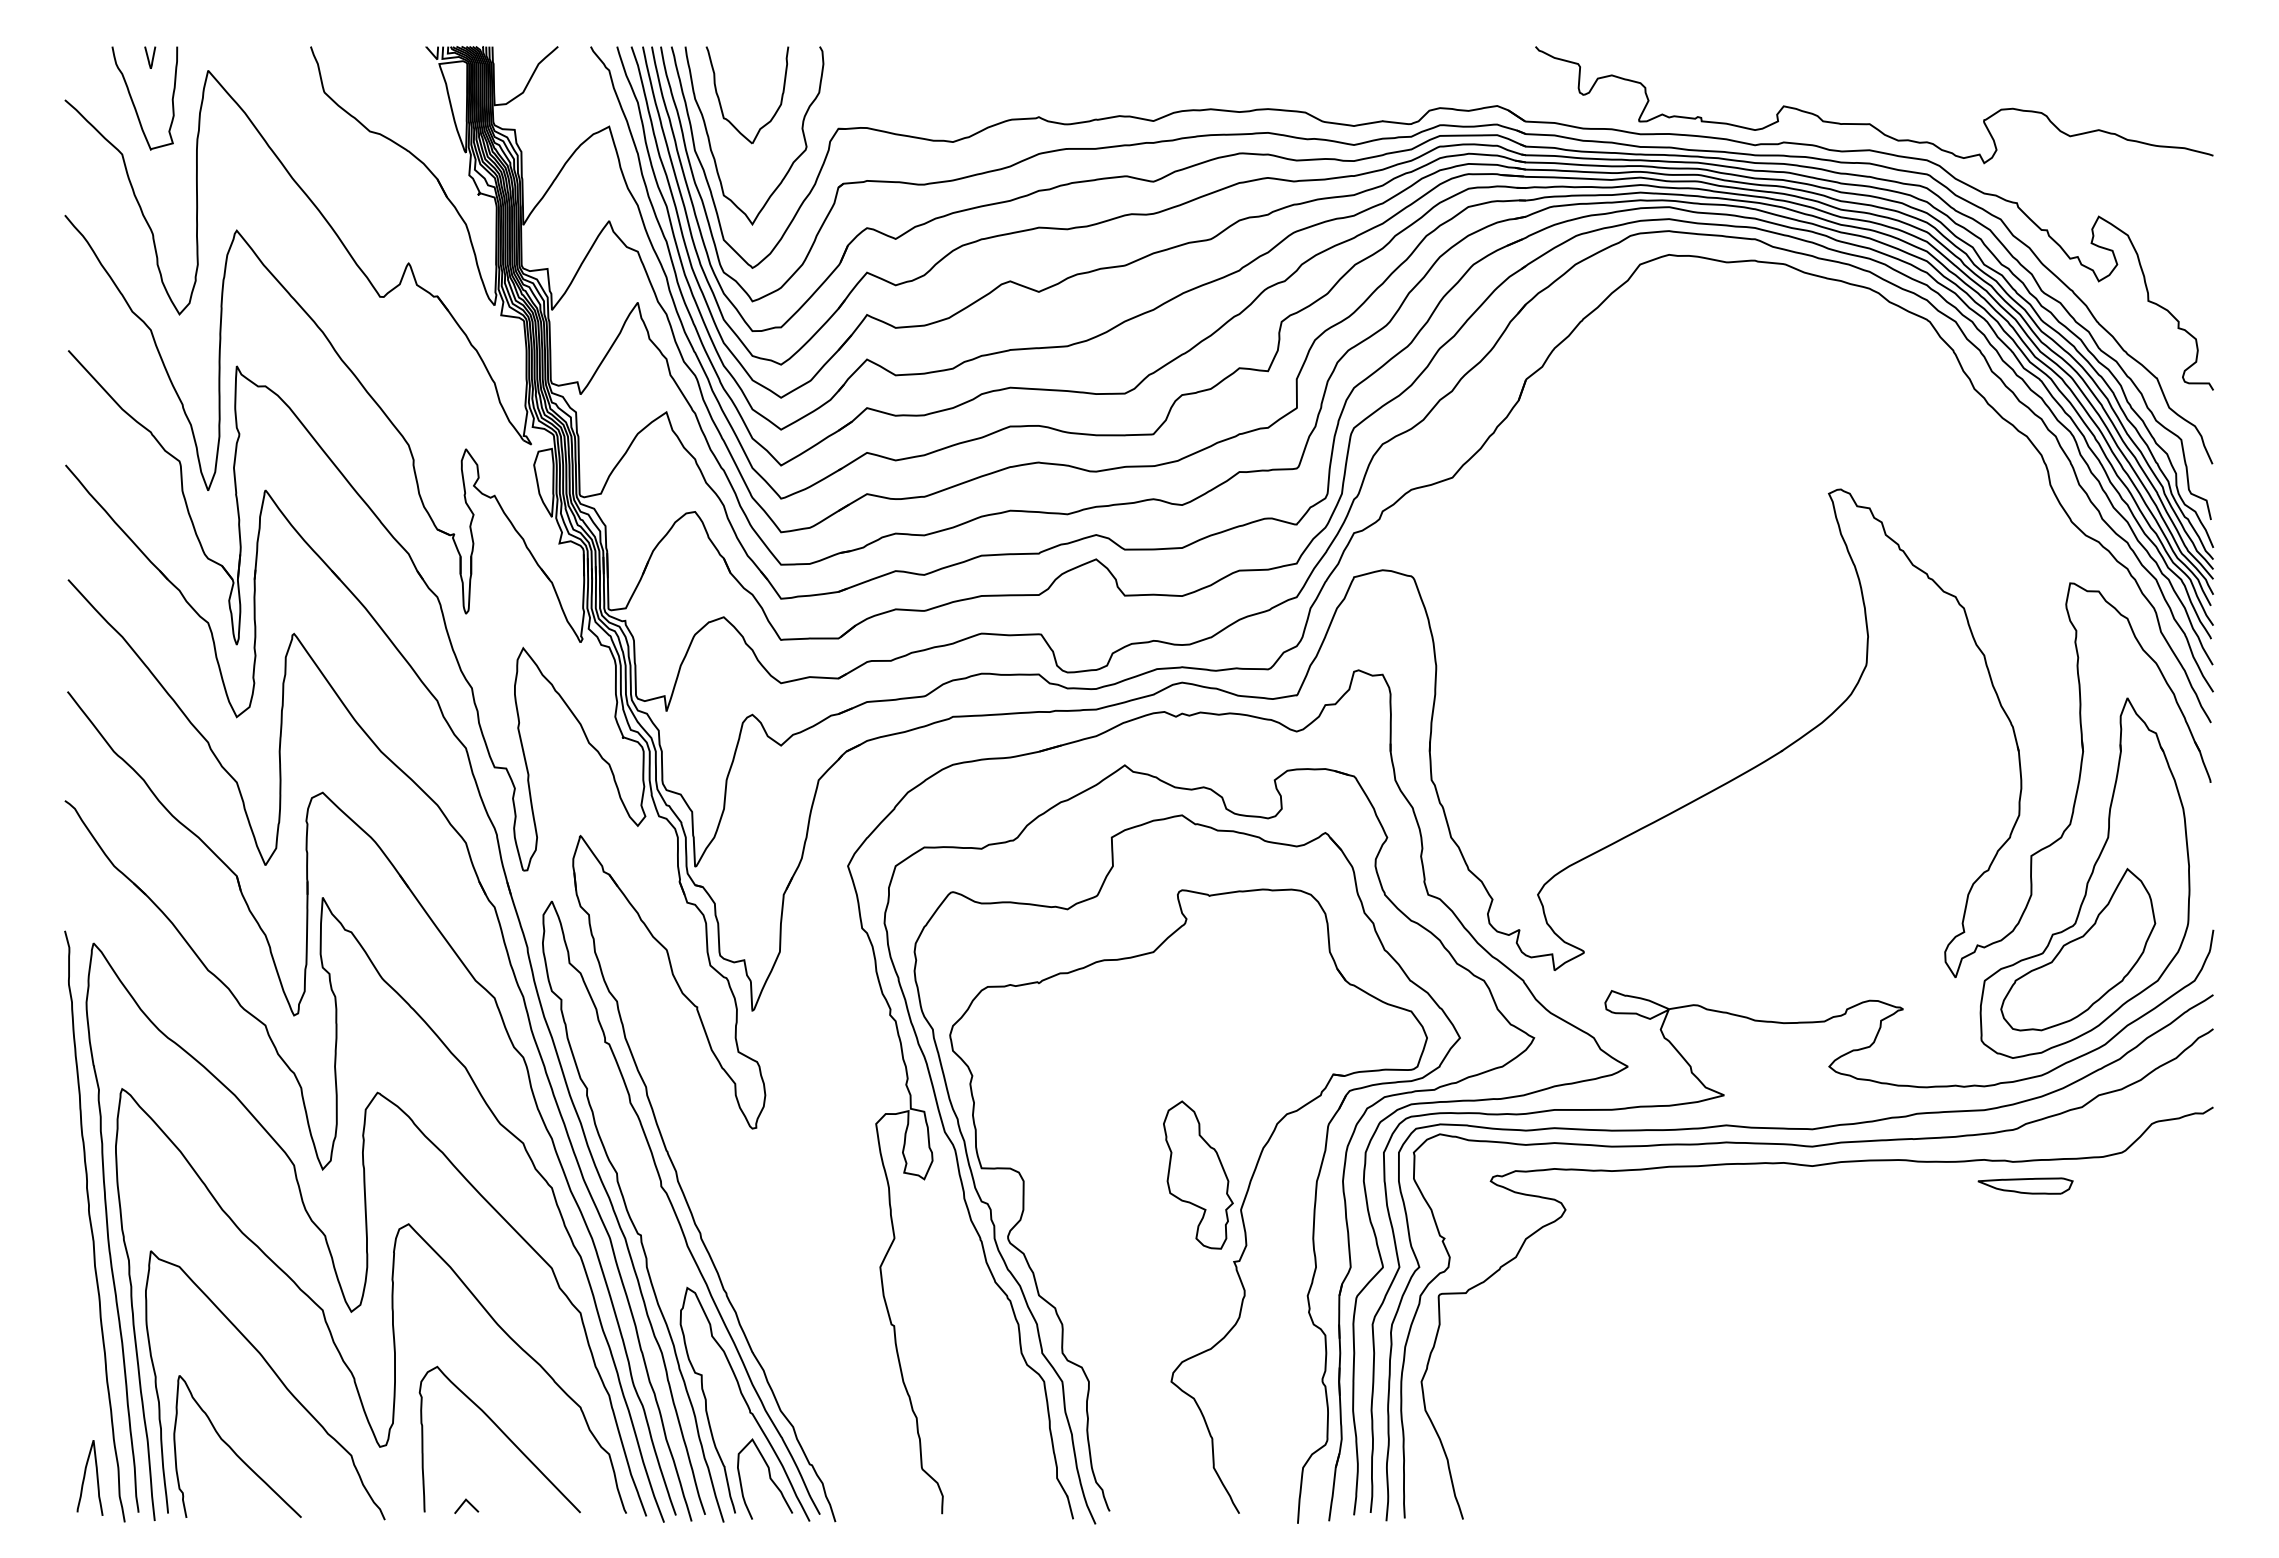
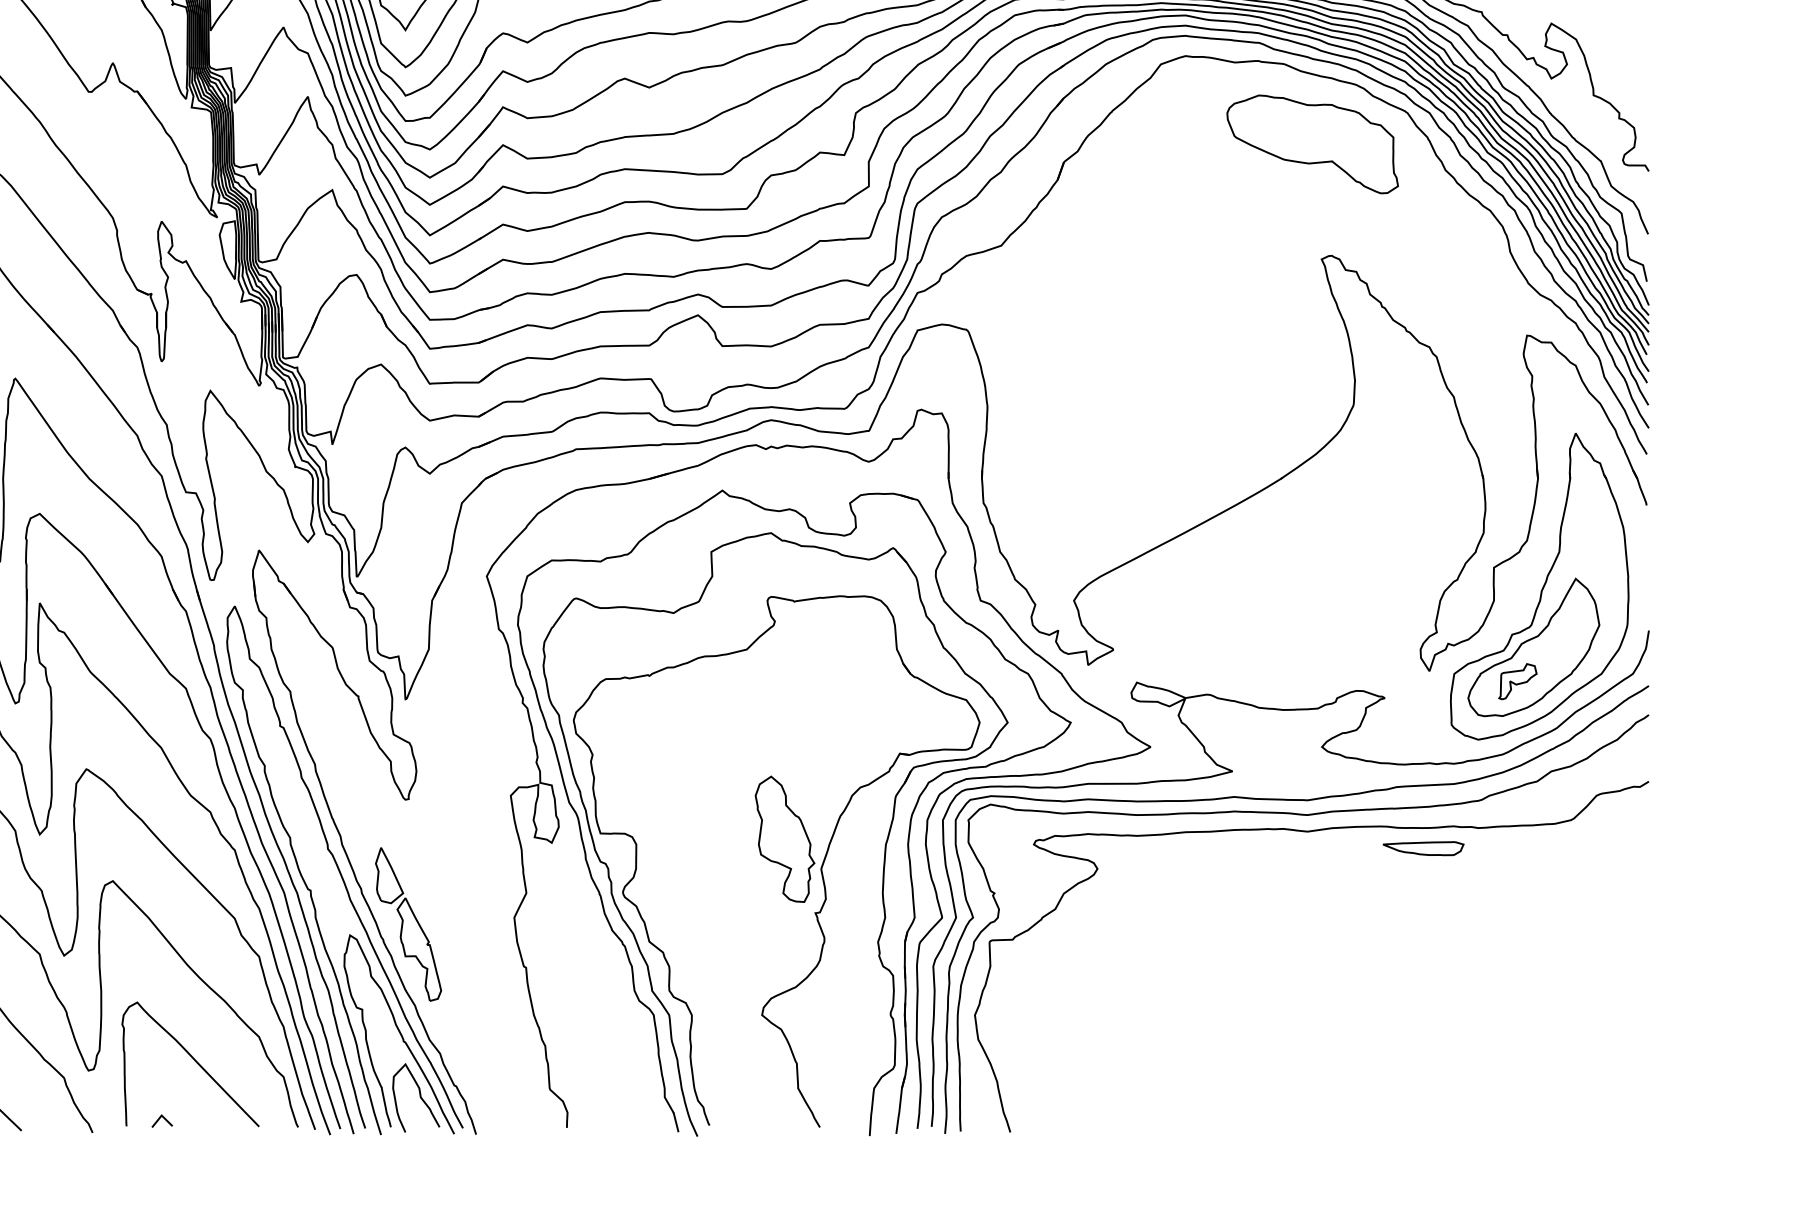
part: (1818, 358) -> (1312, 144), added
part: (2059, 989) -> (1517, 681), added
part: (2025, 1185) -> (1423, 848), moved
part: (755, 1274) -> (408, 923), added

